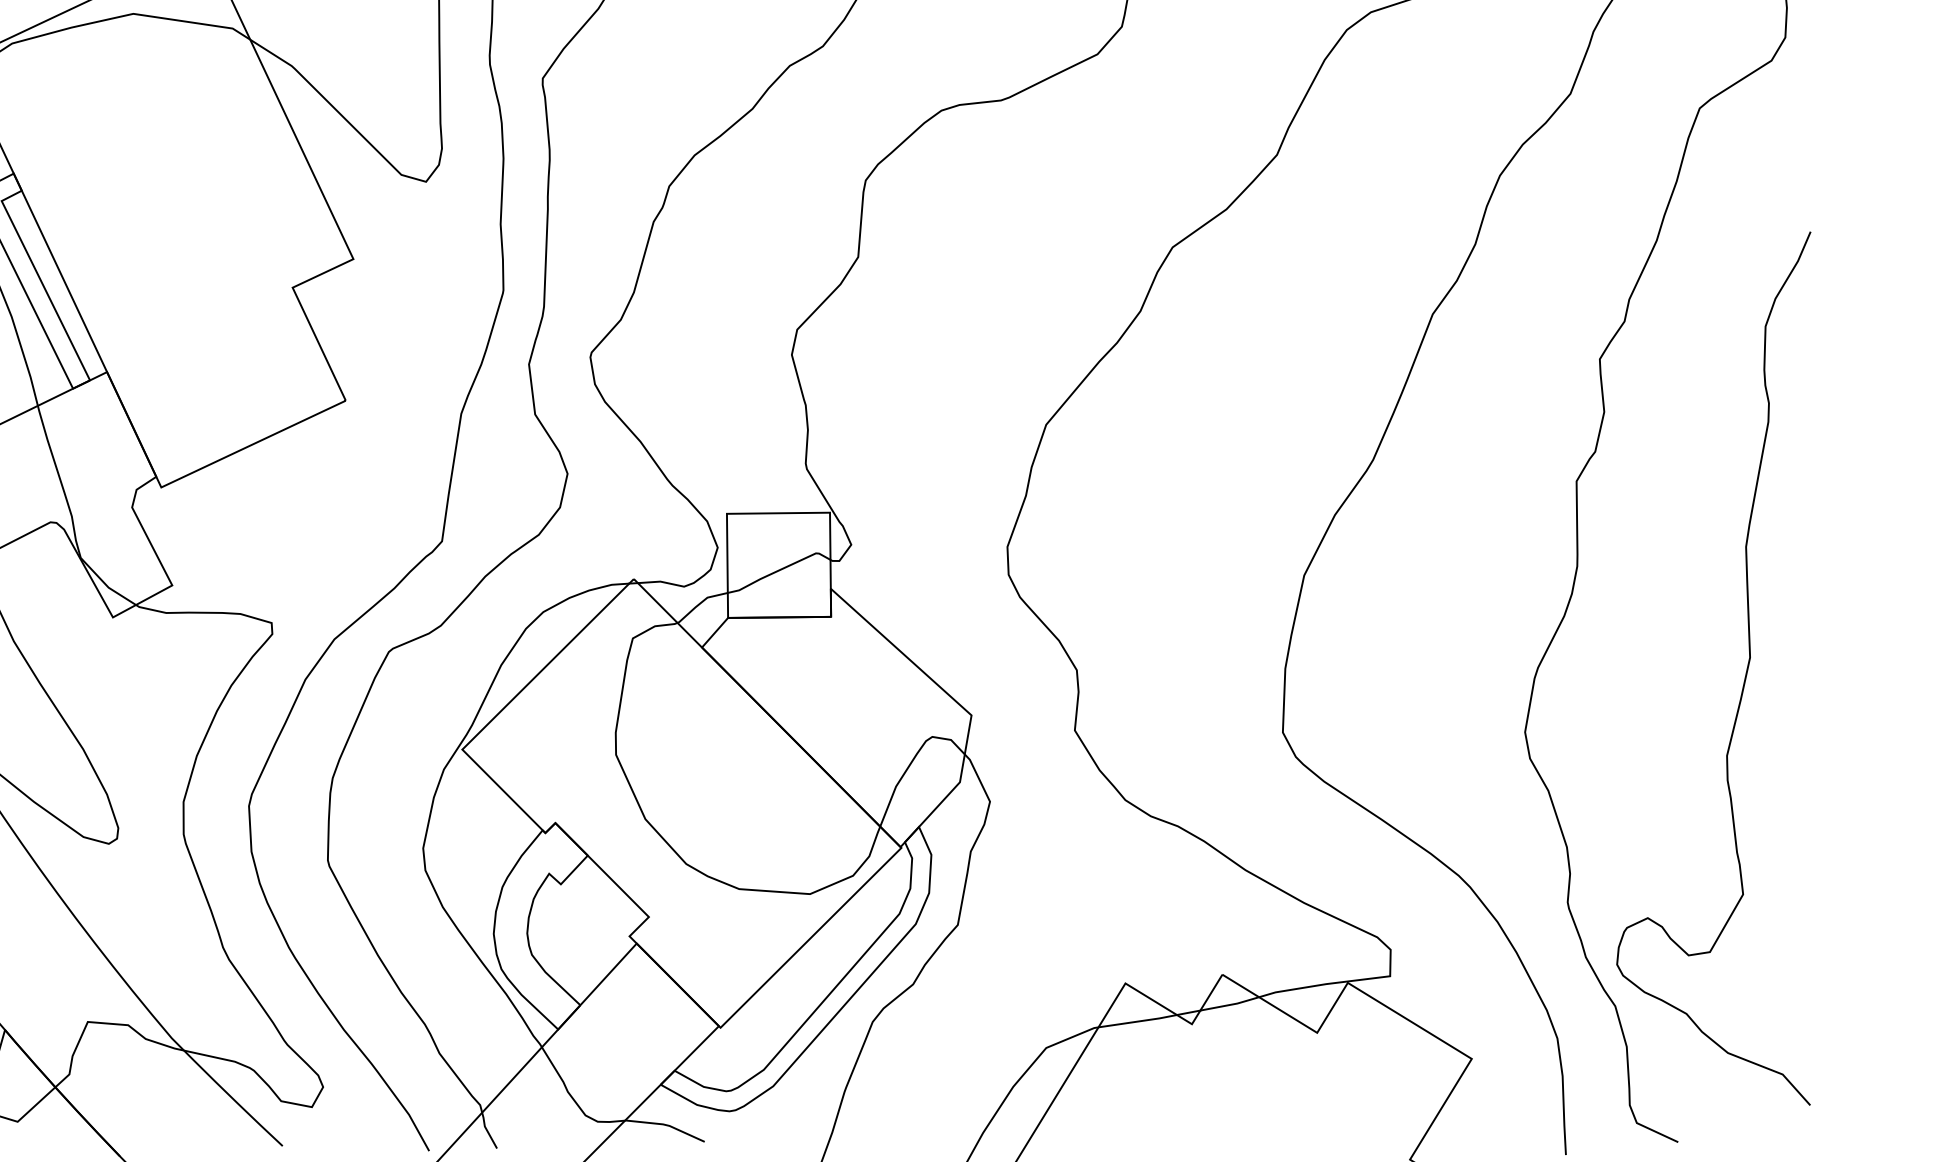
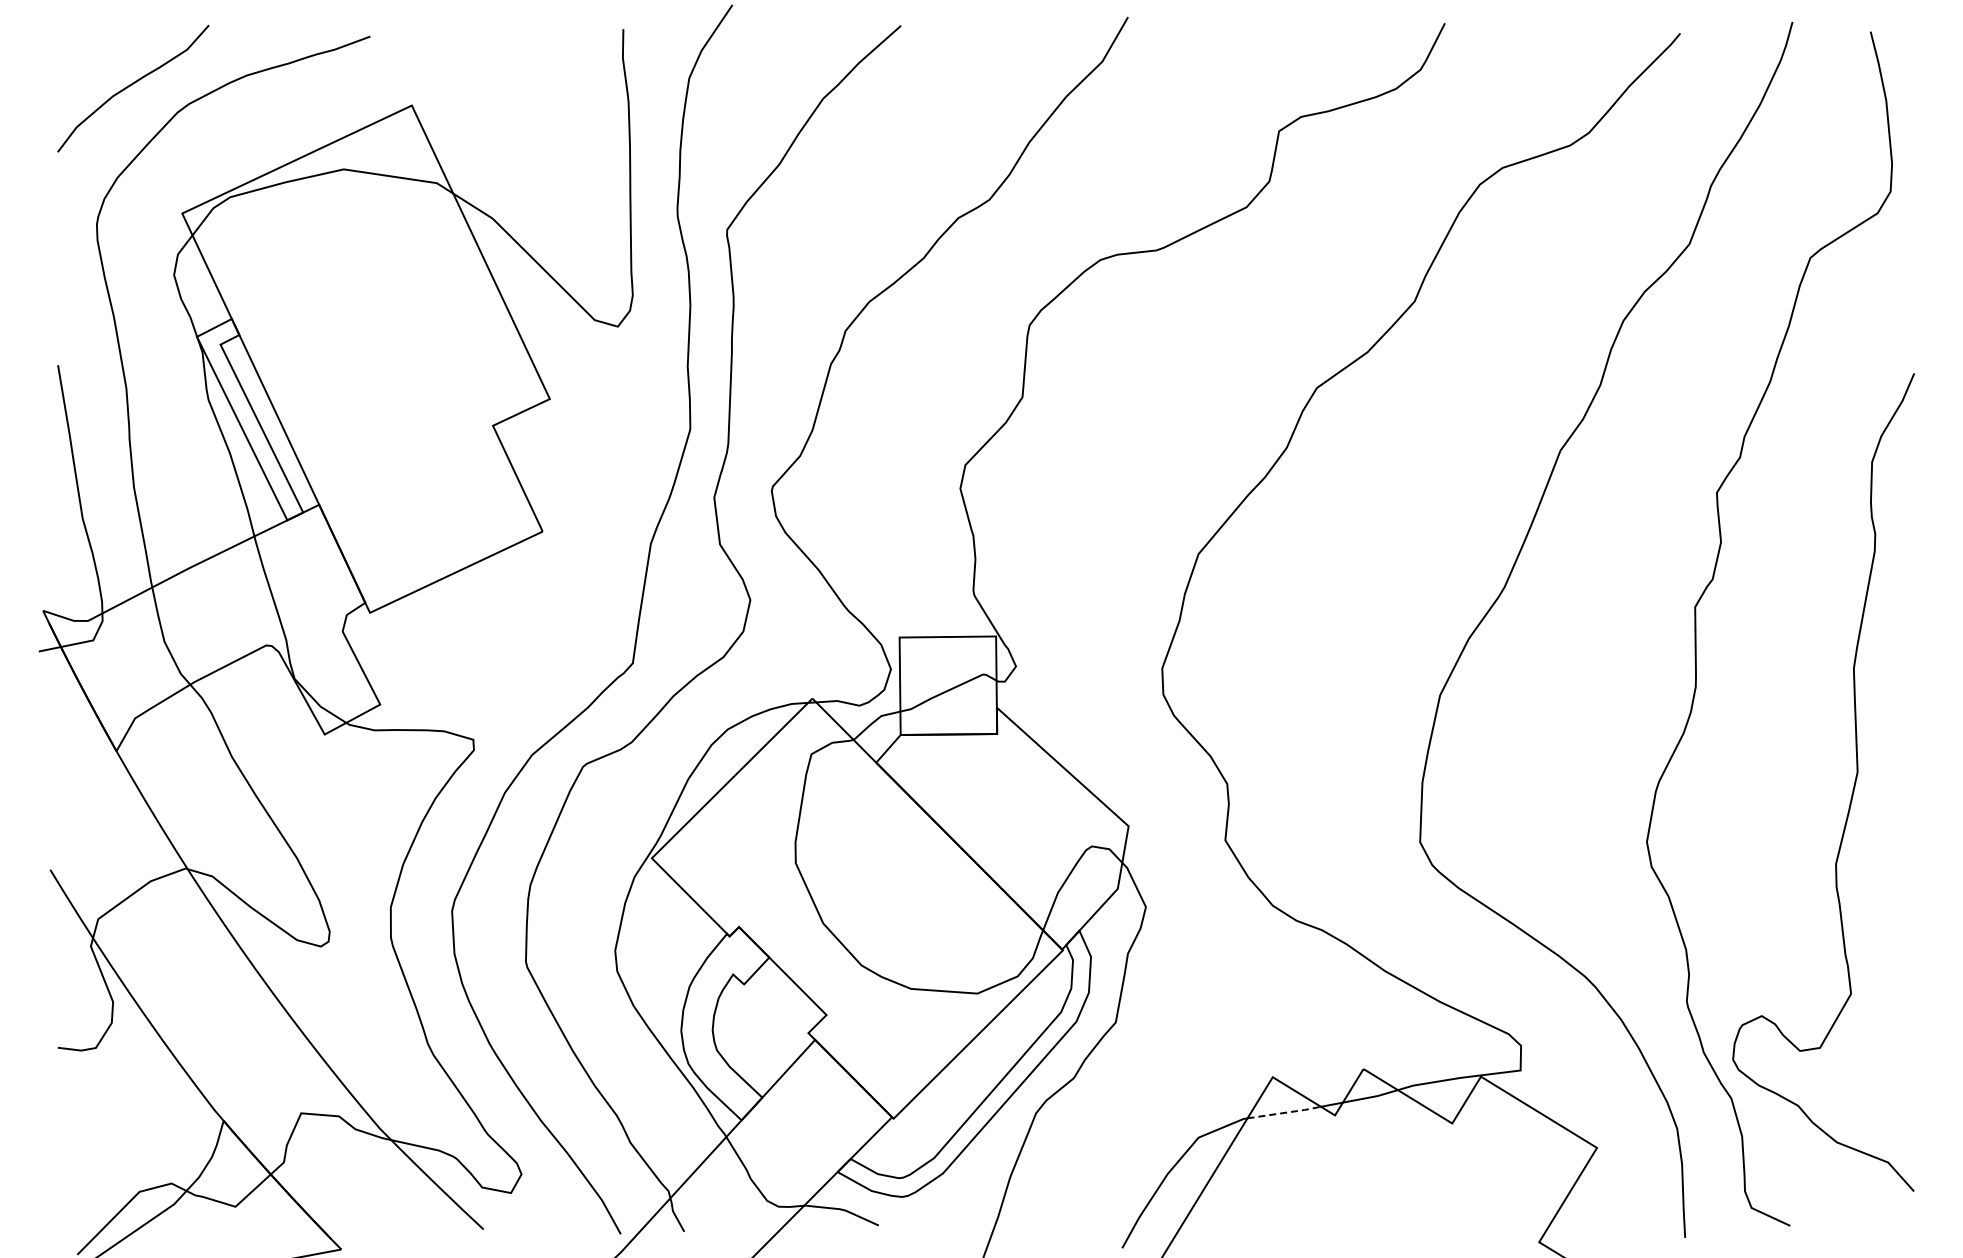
line: (1138, 1021) -> (1284, 1112), solid -> dashed

